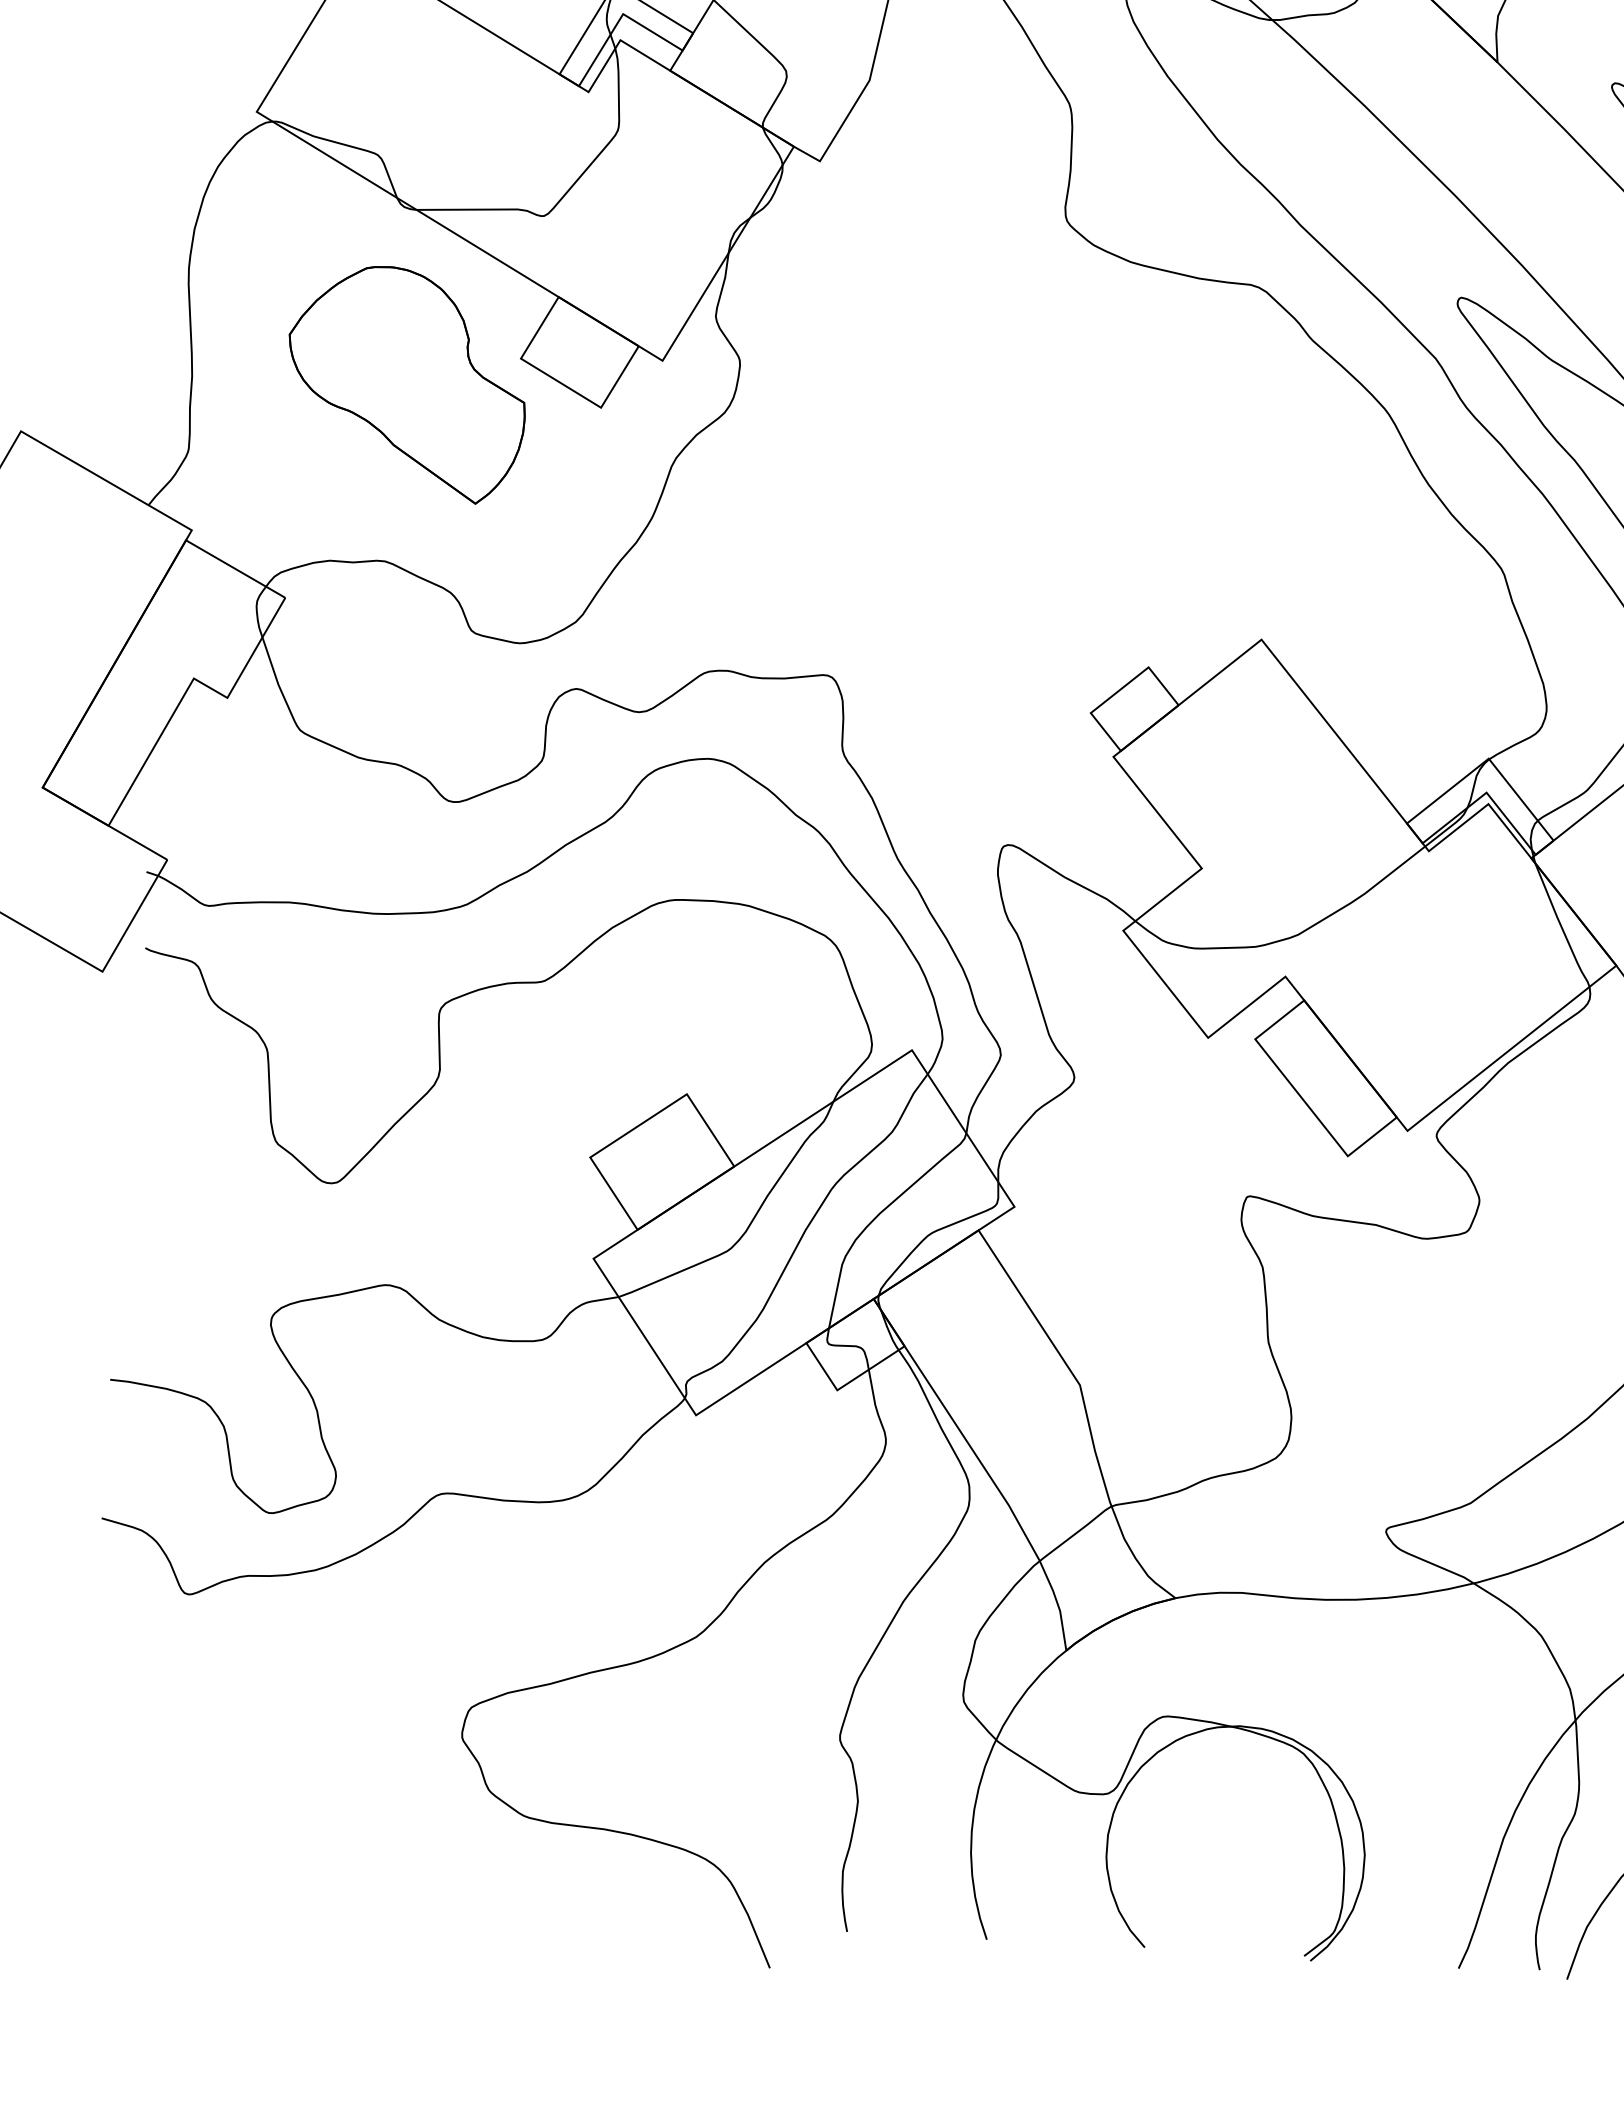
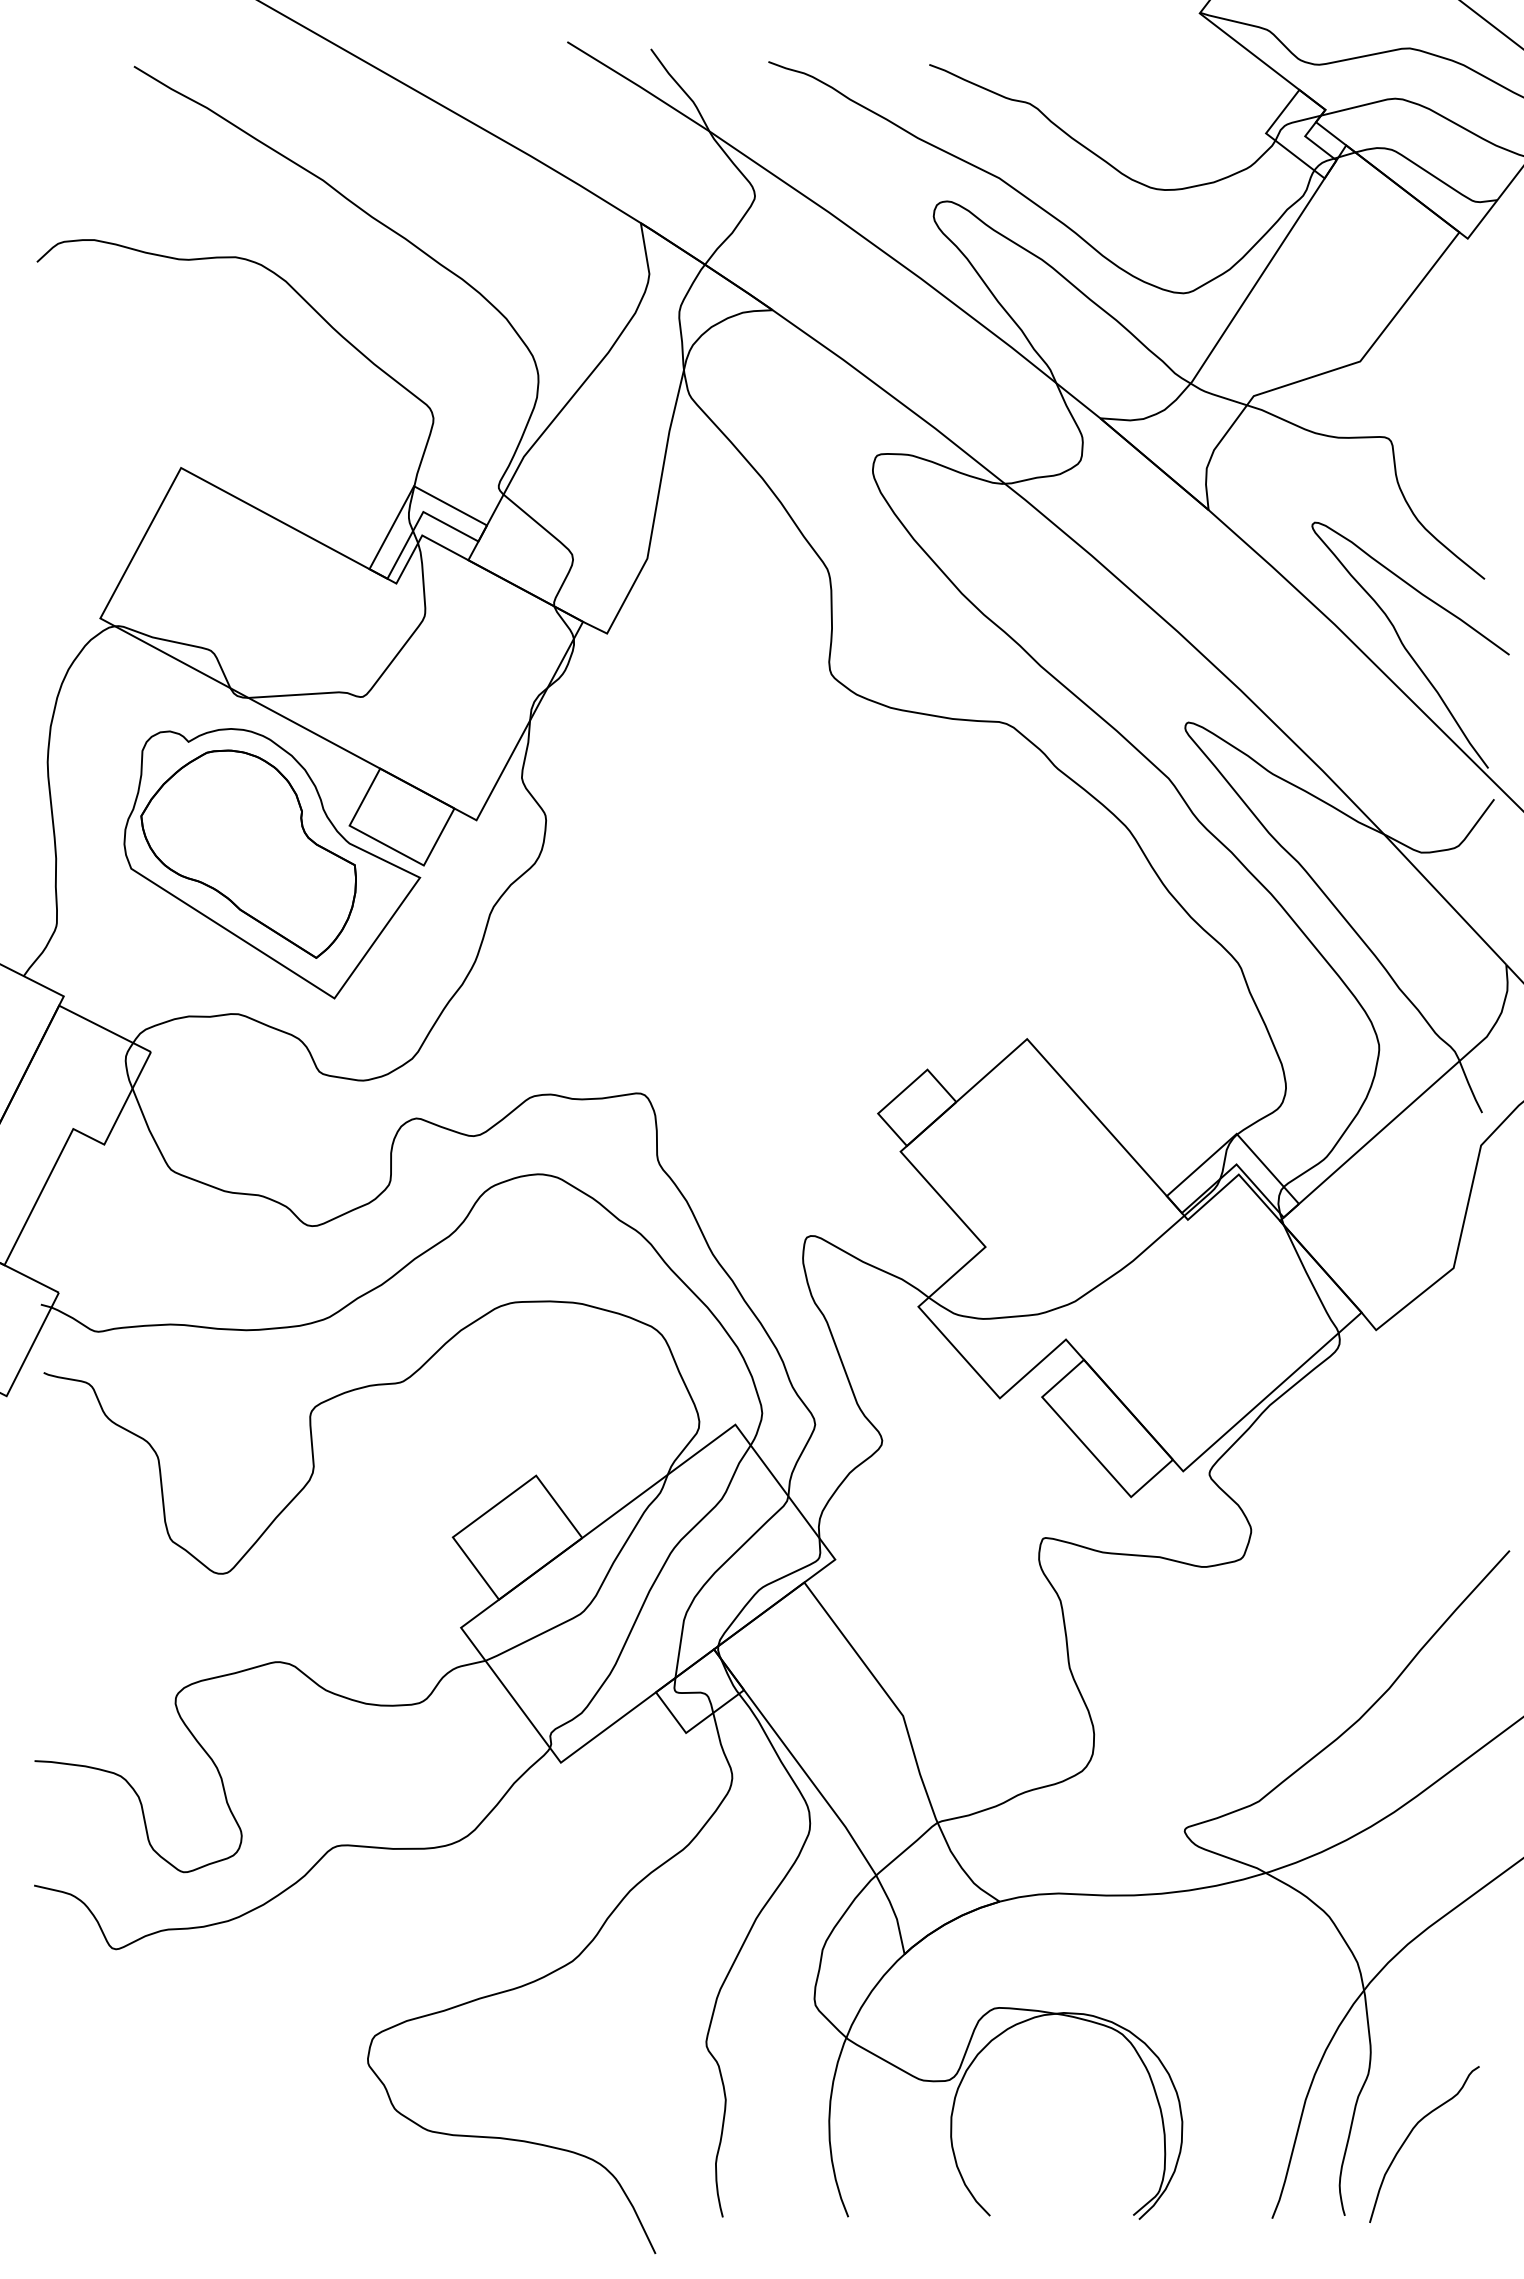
part: (432, 395) -> (272, 863), added

